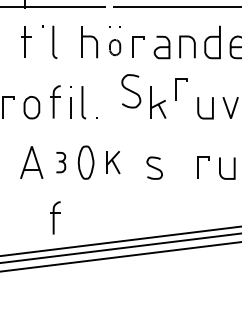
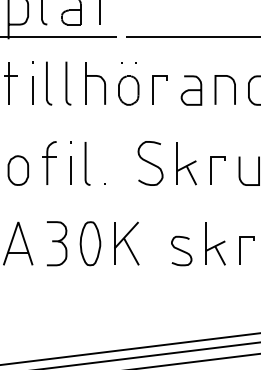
curve: (68, 41) -> (67, 82), added
line: (42, 46) -> (32, 89), added
part: (115, 47) -> (129, 90), size x1.43
line: (176, 89) -> (210, 170), moved
curve: (131, 91) -> (150, 163), moved
part: (60, 162) -> (56, 243), size x1.67
part: (113, 162) -> (126, 243), size x1.43
part: (180, 162) -> (215, 243), added
part: (55, 217) -> (49, 316), removed

